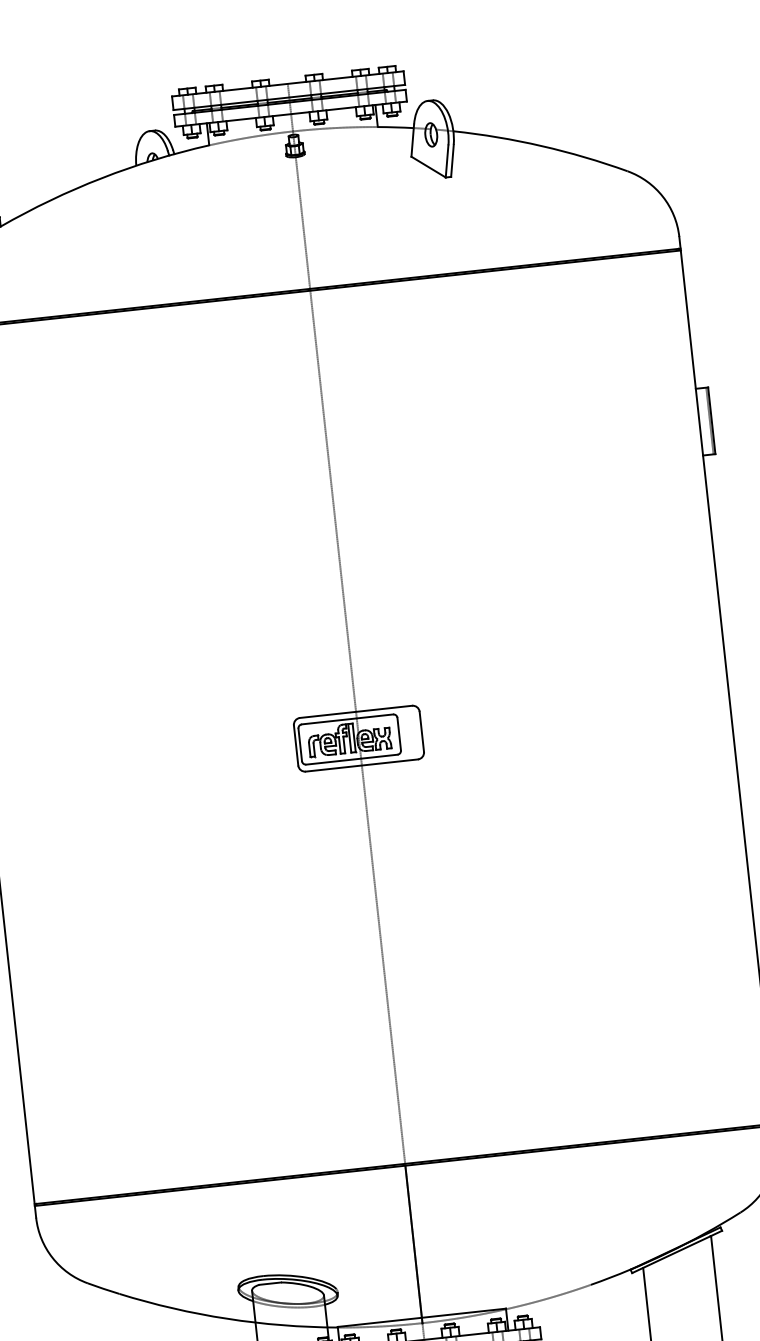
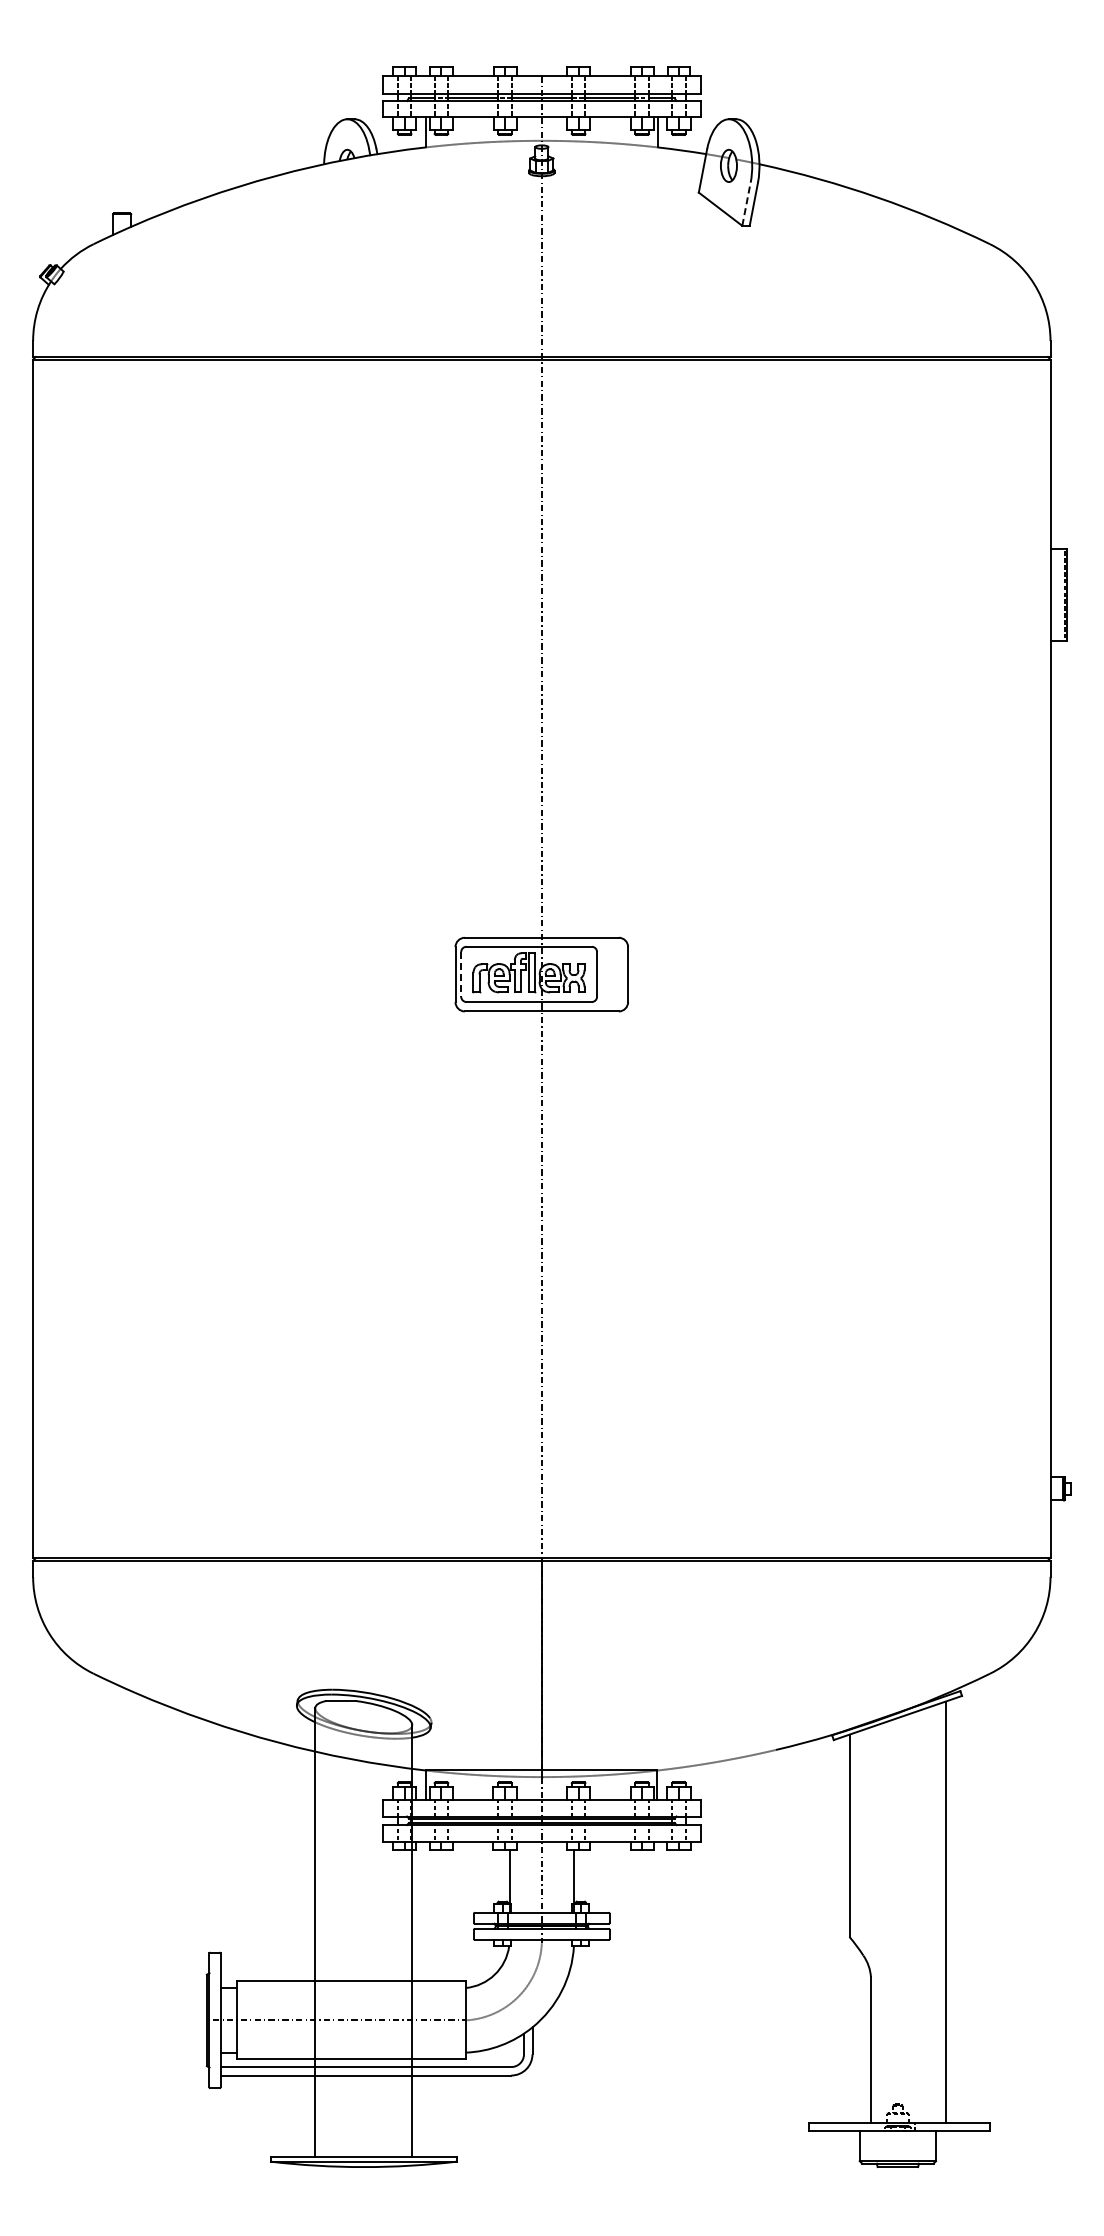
line: (447, 160) -> (746, 203), solid -> dashed
line: (300, 744) -> (461, 974), solid -> dashed

